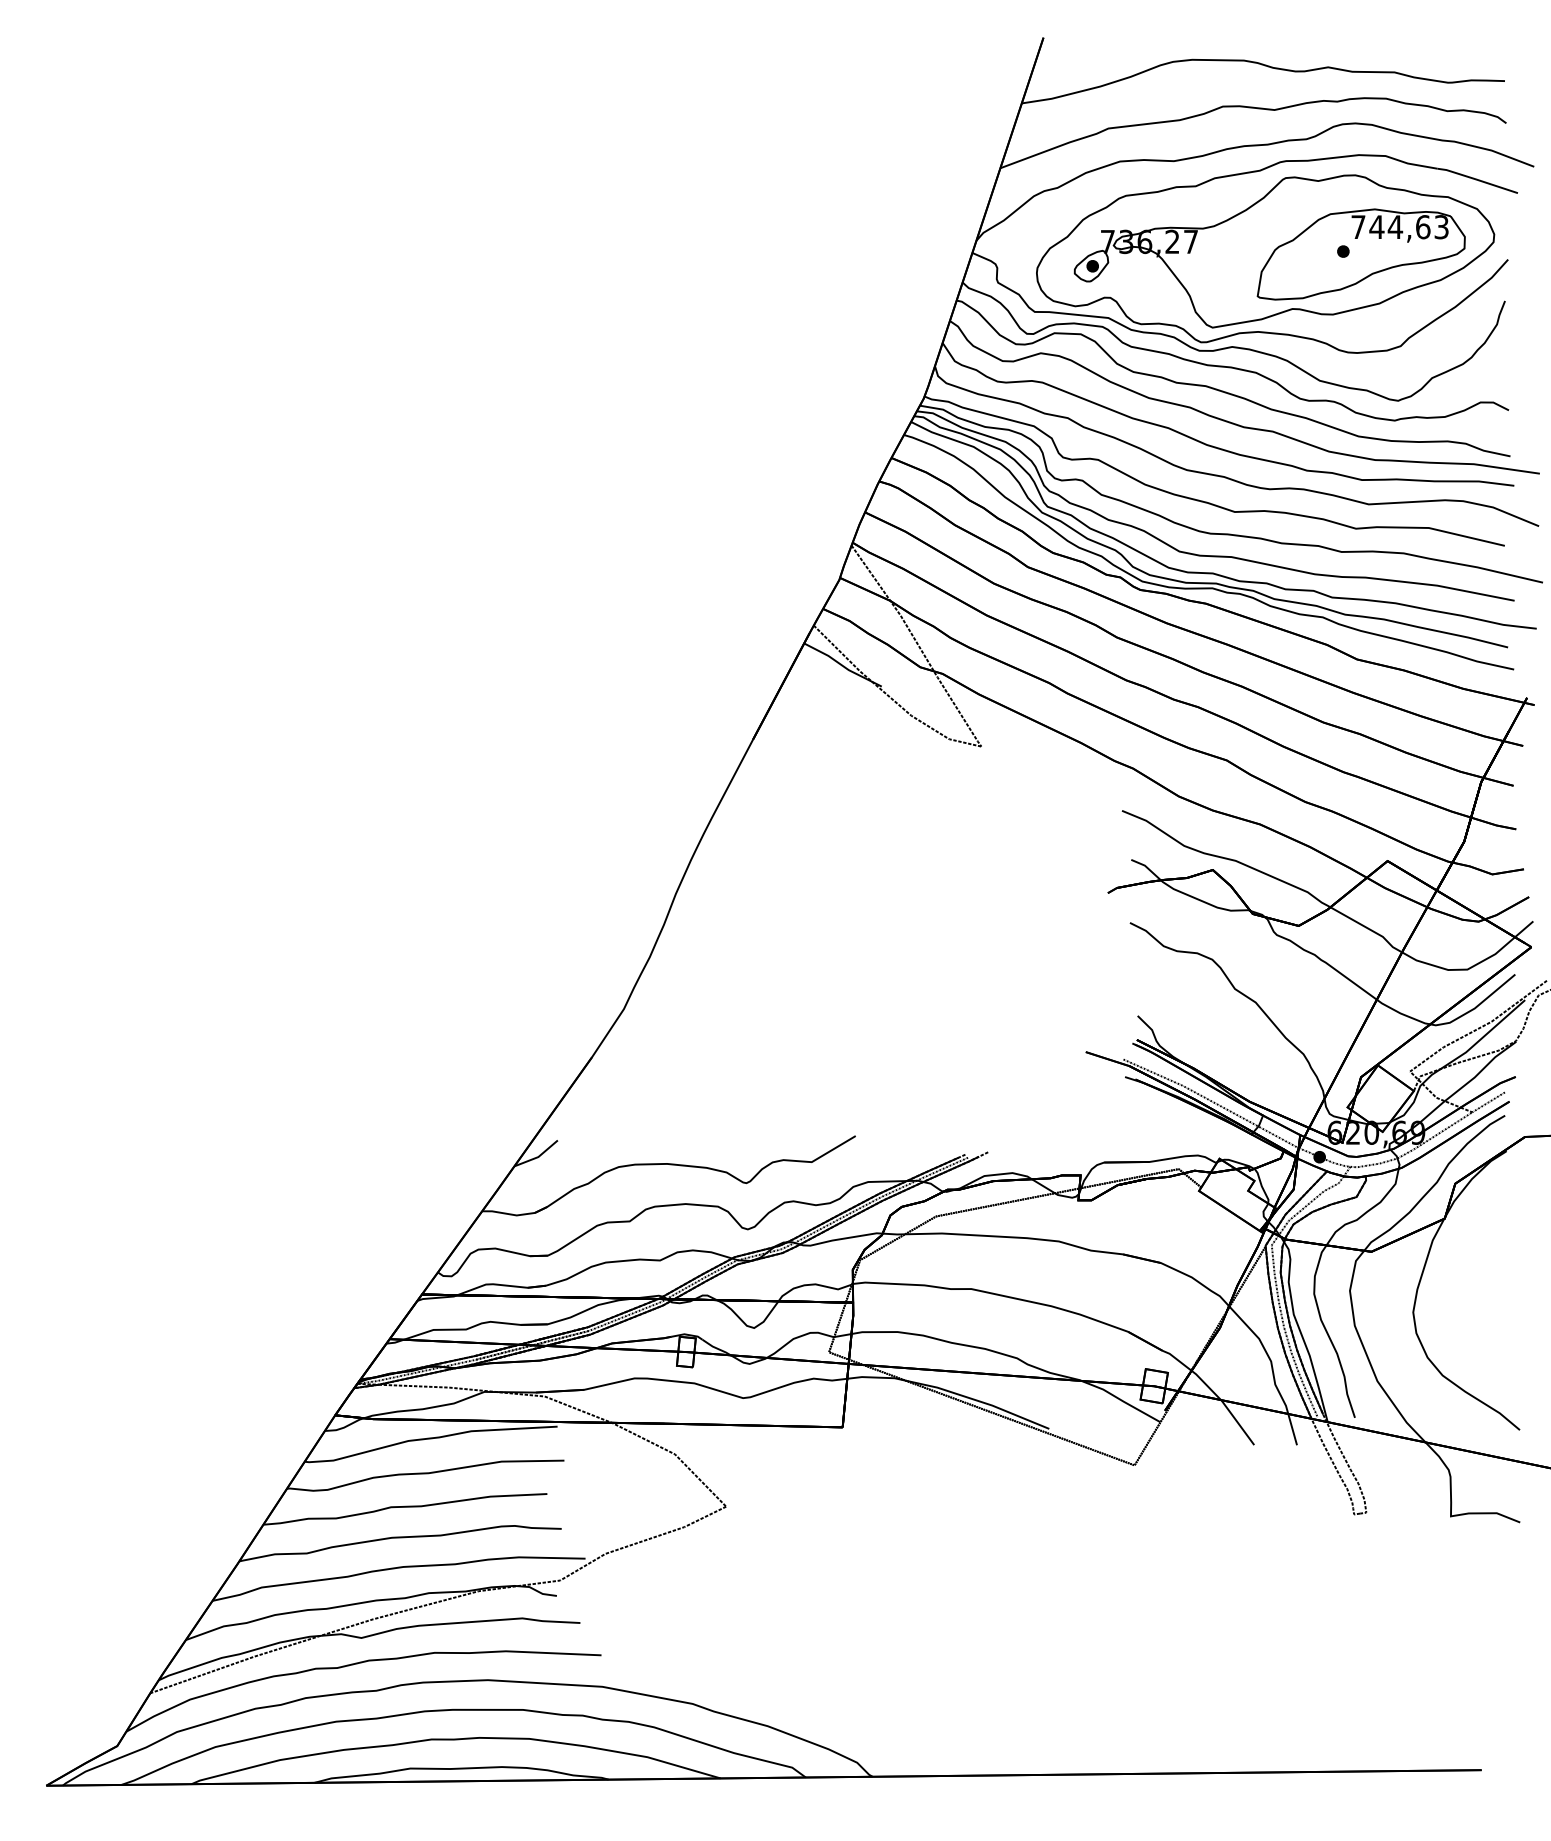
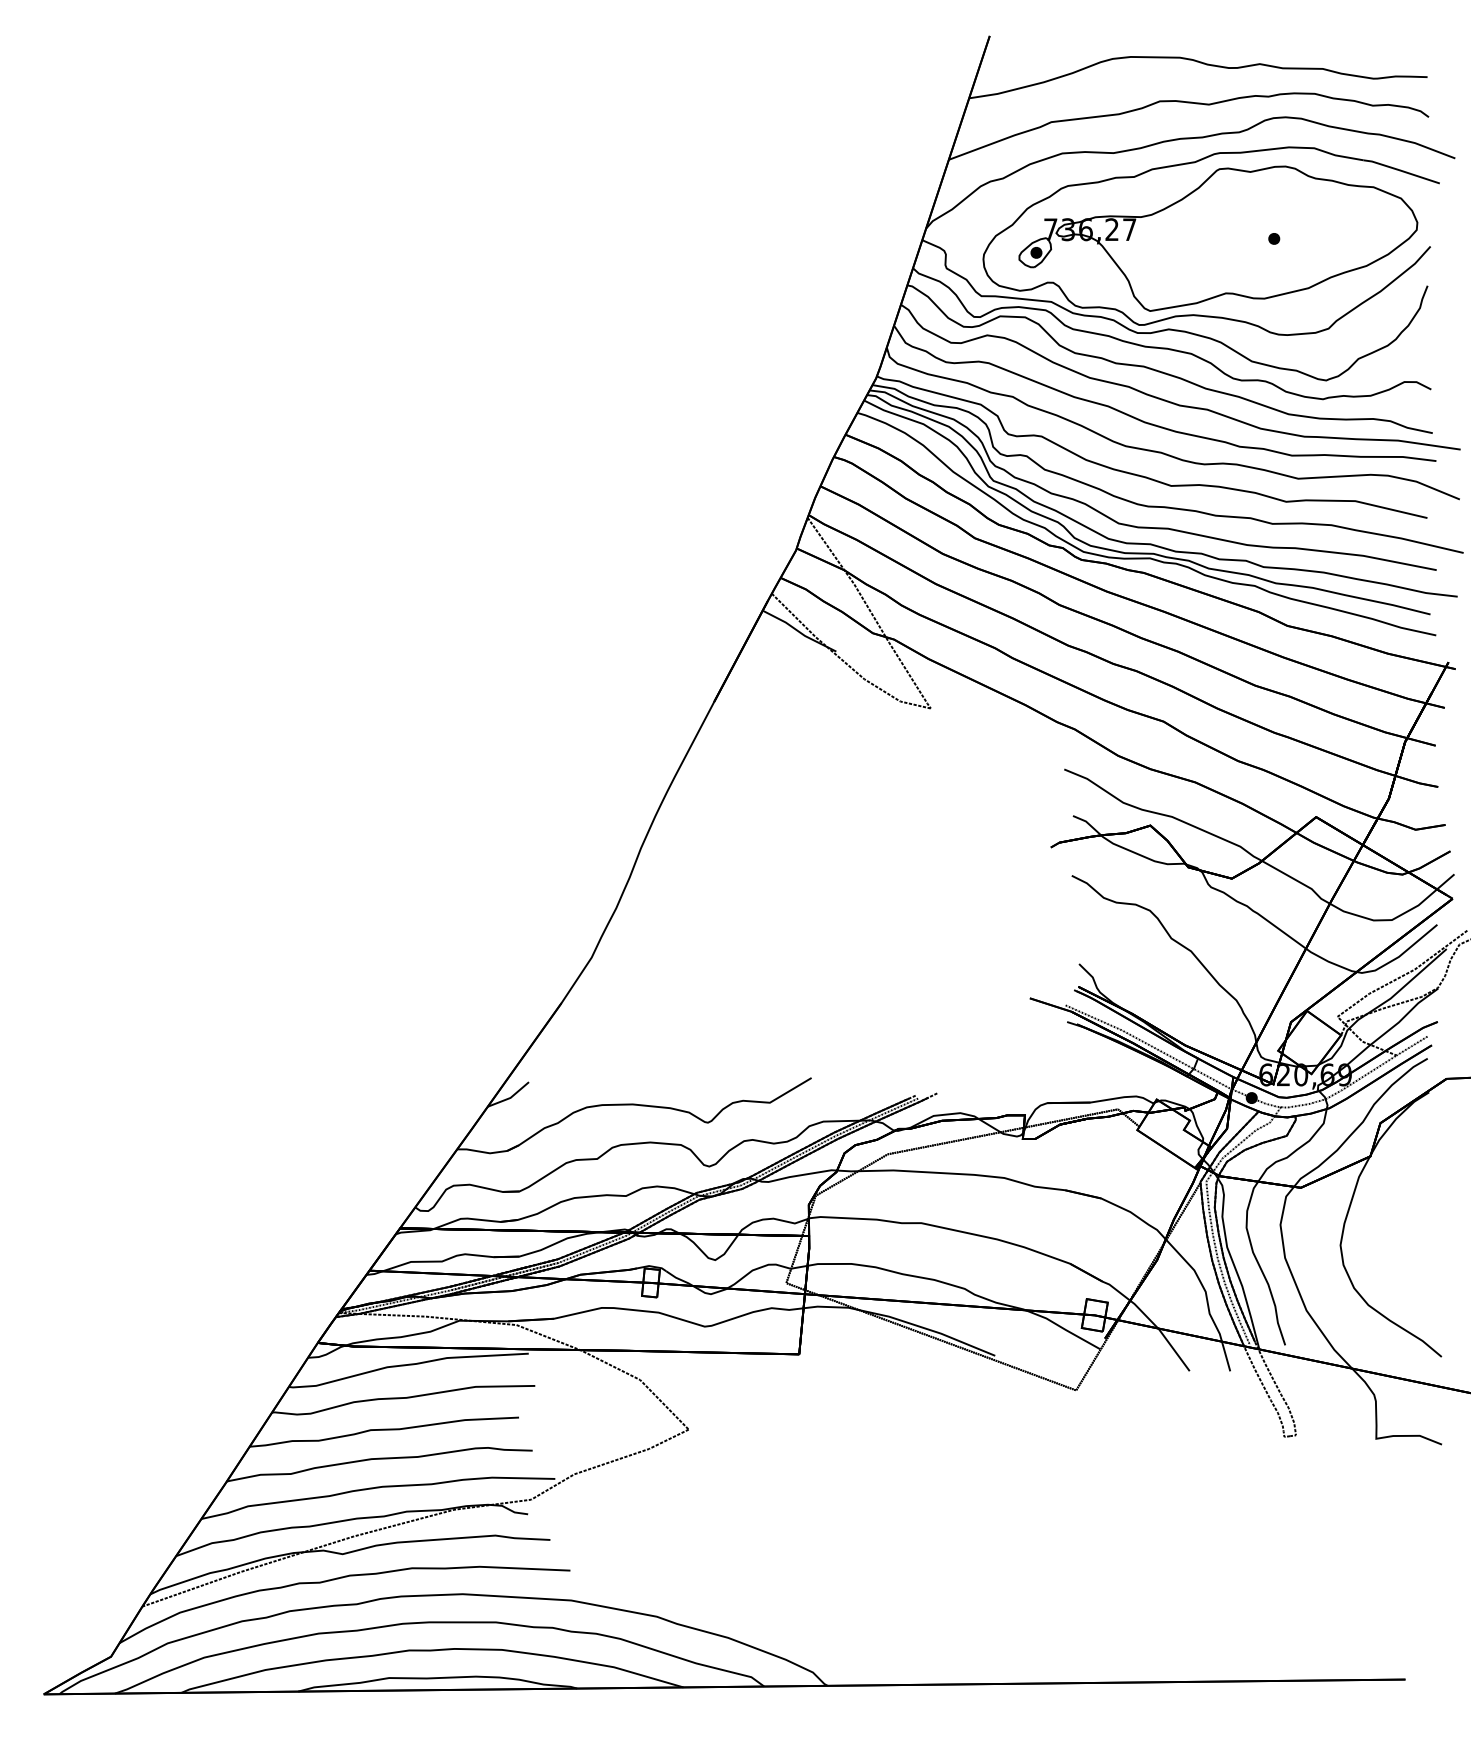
part: (1360, 254) -> (1290, 241), removed

